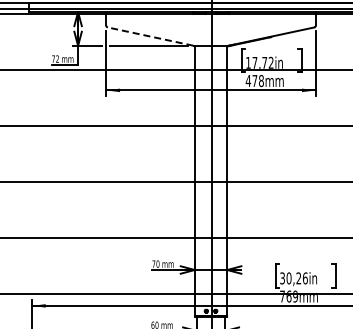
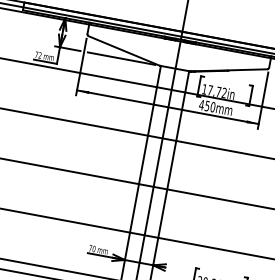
line: (150, 36) -> (124, 50), dashed -> solid
text: (257, 81) -> (209, 106), 478mm -> 450mm

